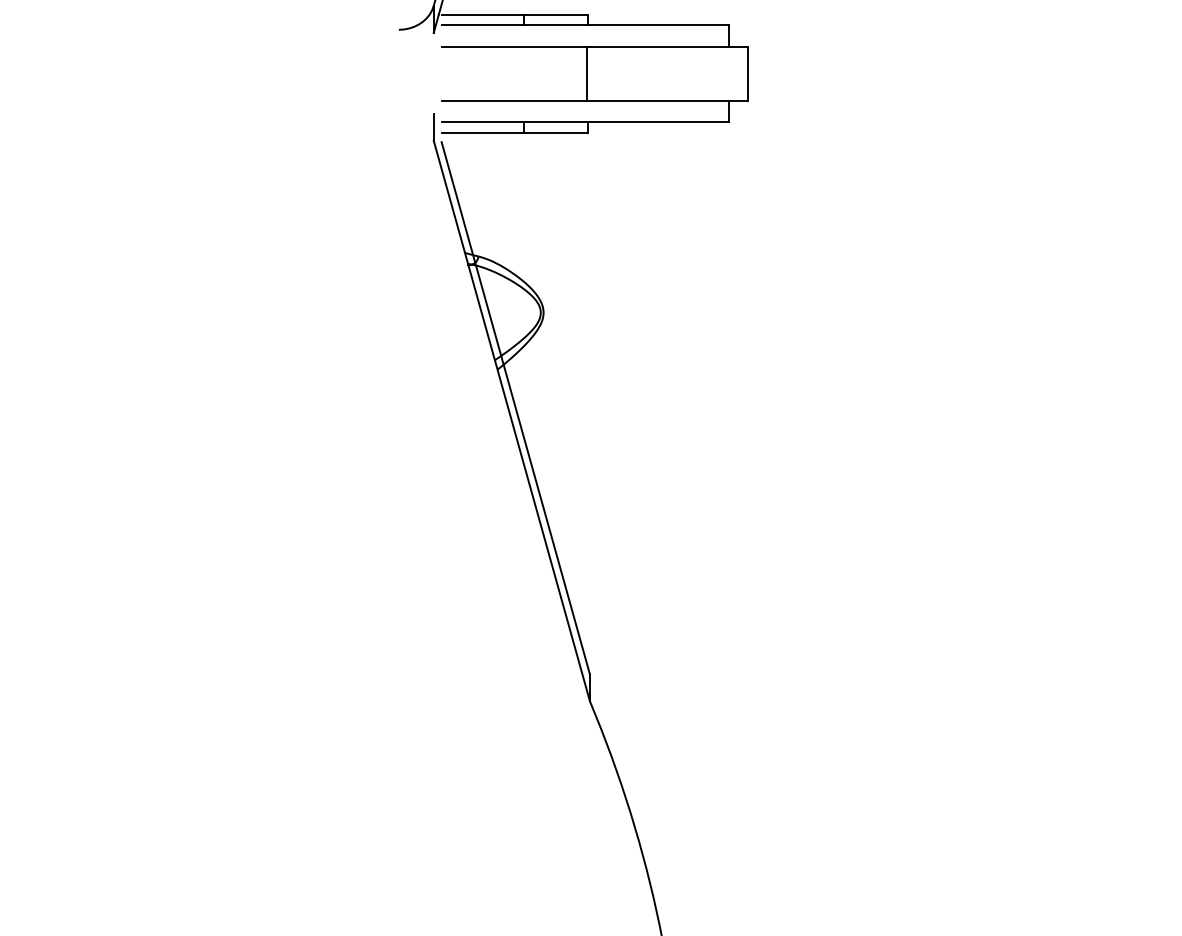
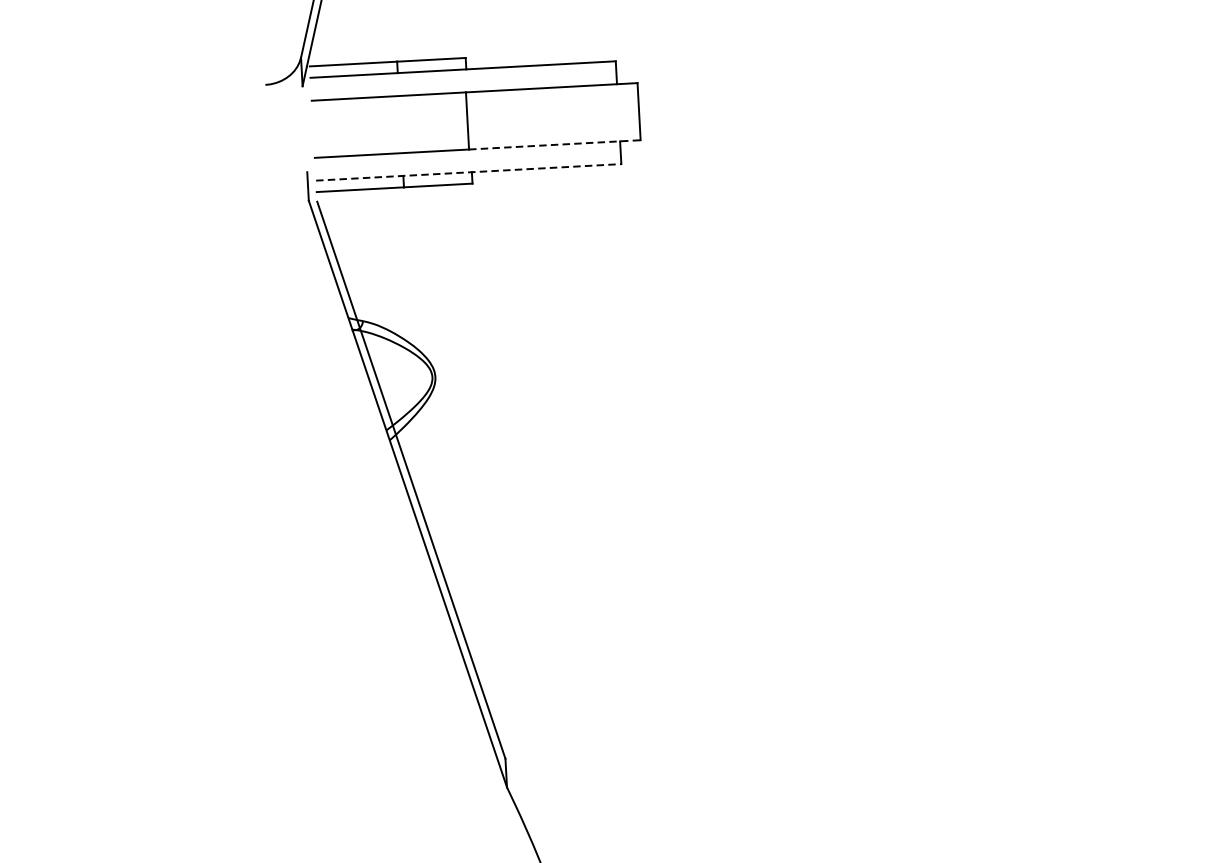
line: (667, 100) -> (554, 144), solid -> dashed
line: (585, 122) -> (468, 172), solid -> dashed

